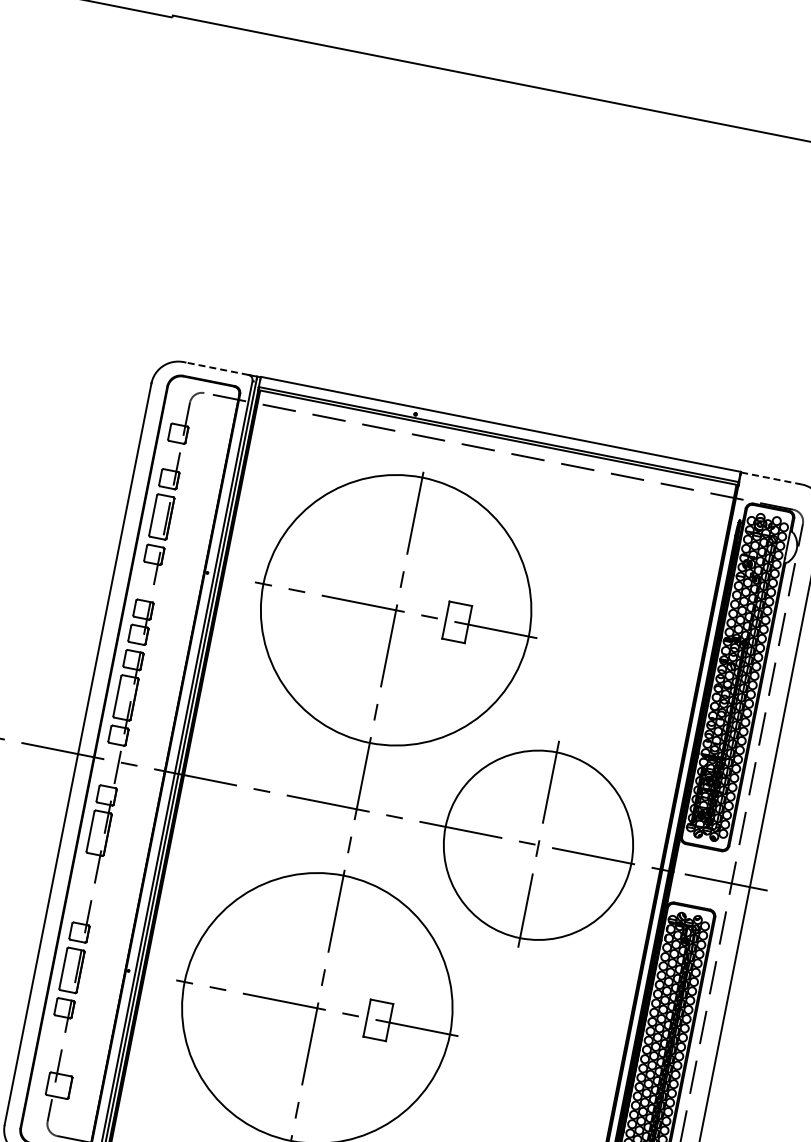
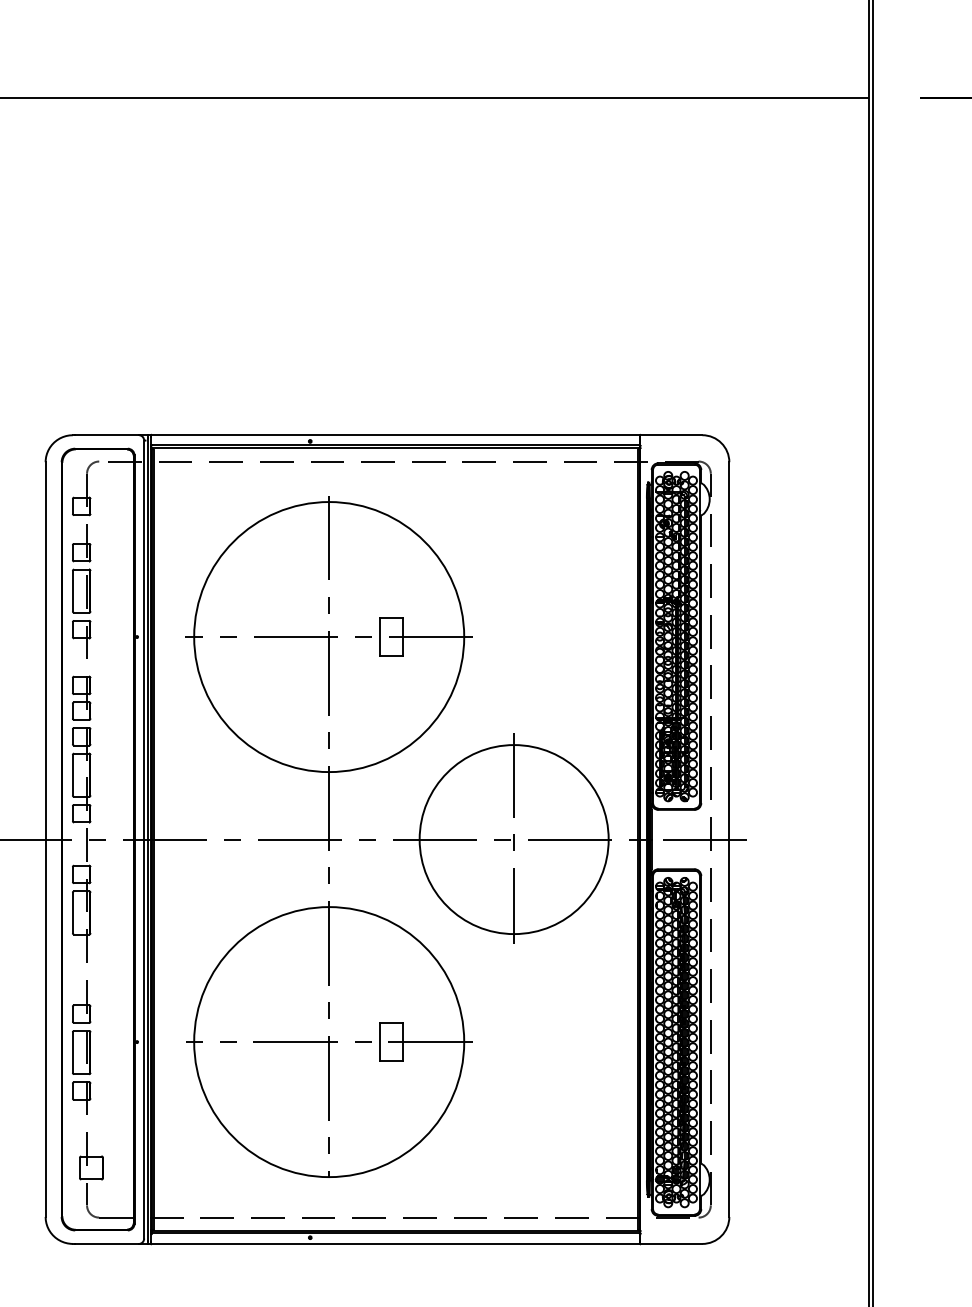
line: (216, 368) -> (106, 435), dashed -> solid
line: (770, 478) -> (670, 435), dashed -> solid

